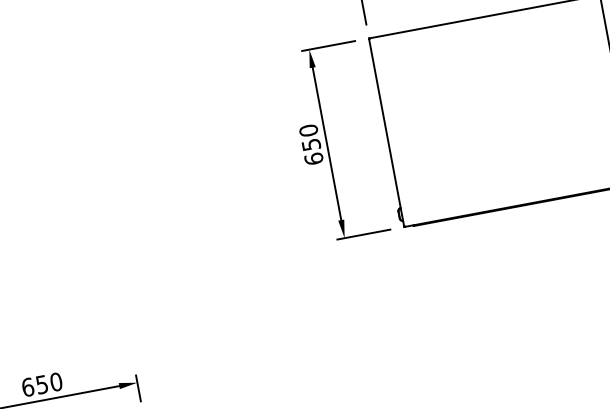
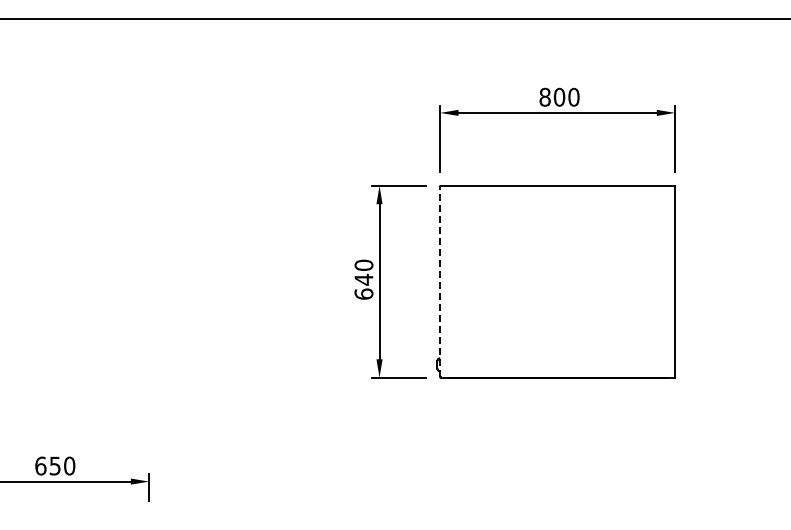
line: (386, 132) -> (440, 281), solid -> dashed
text: (310, 144) -> (363, 279), 650 -> 640

